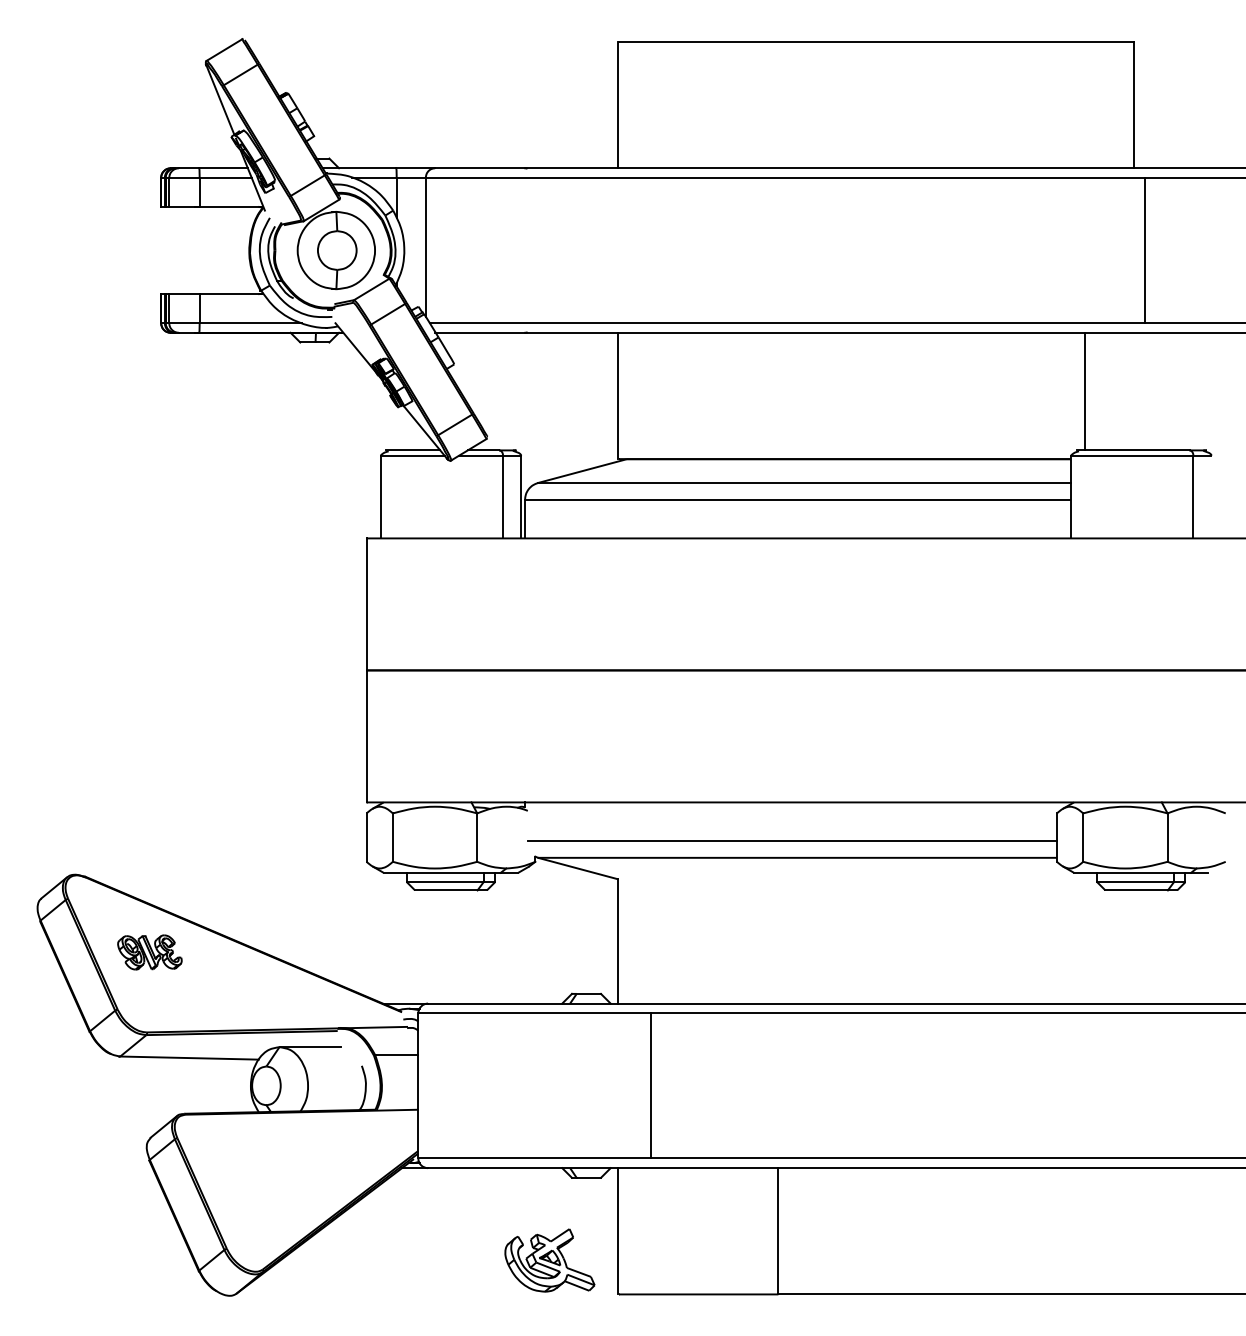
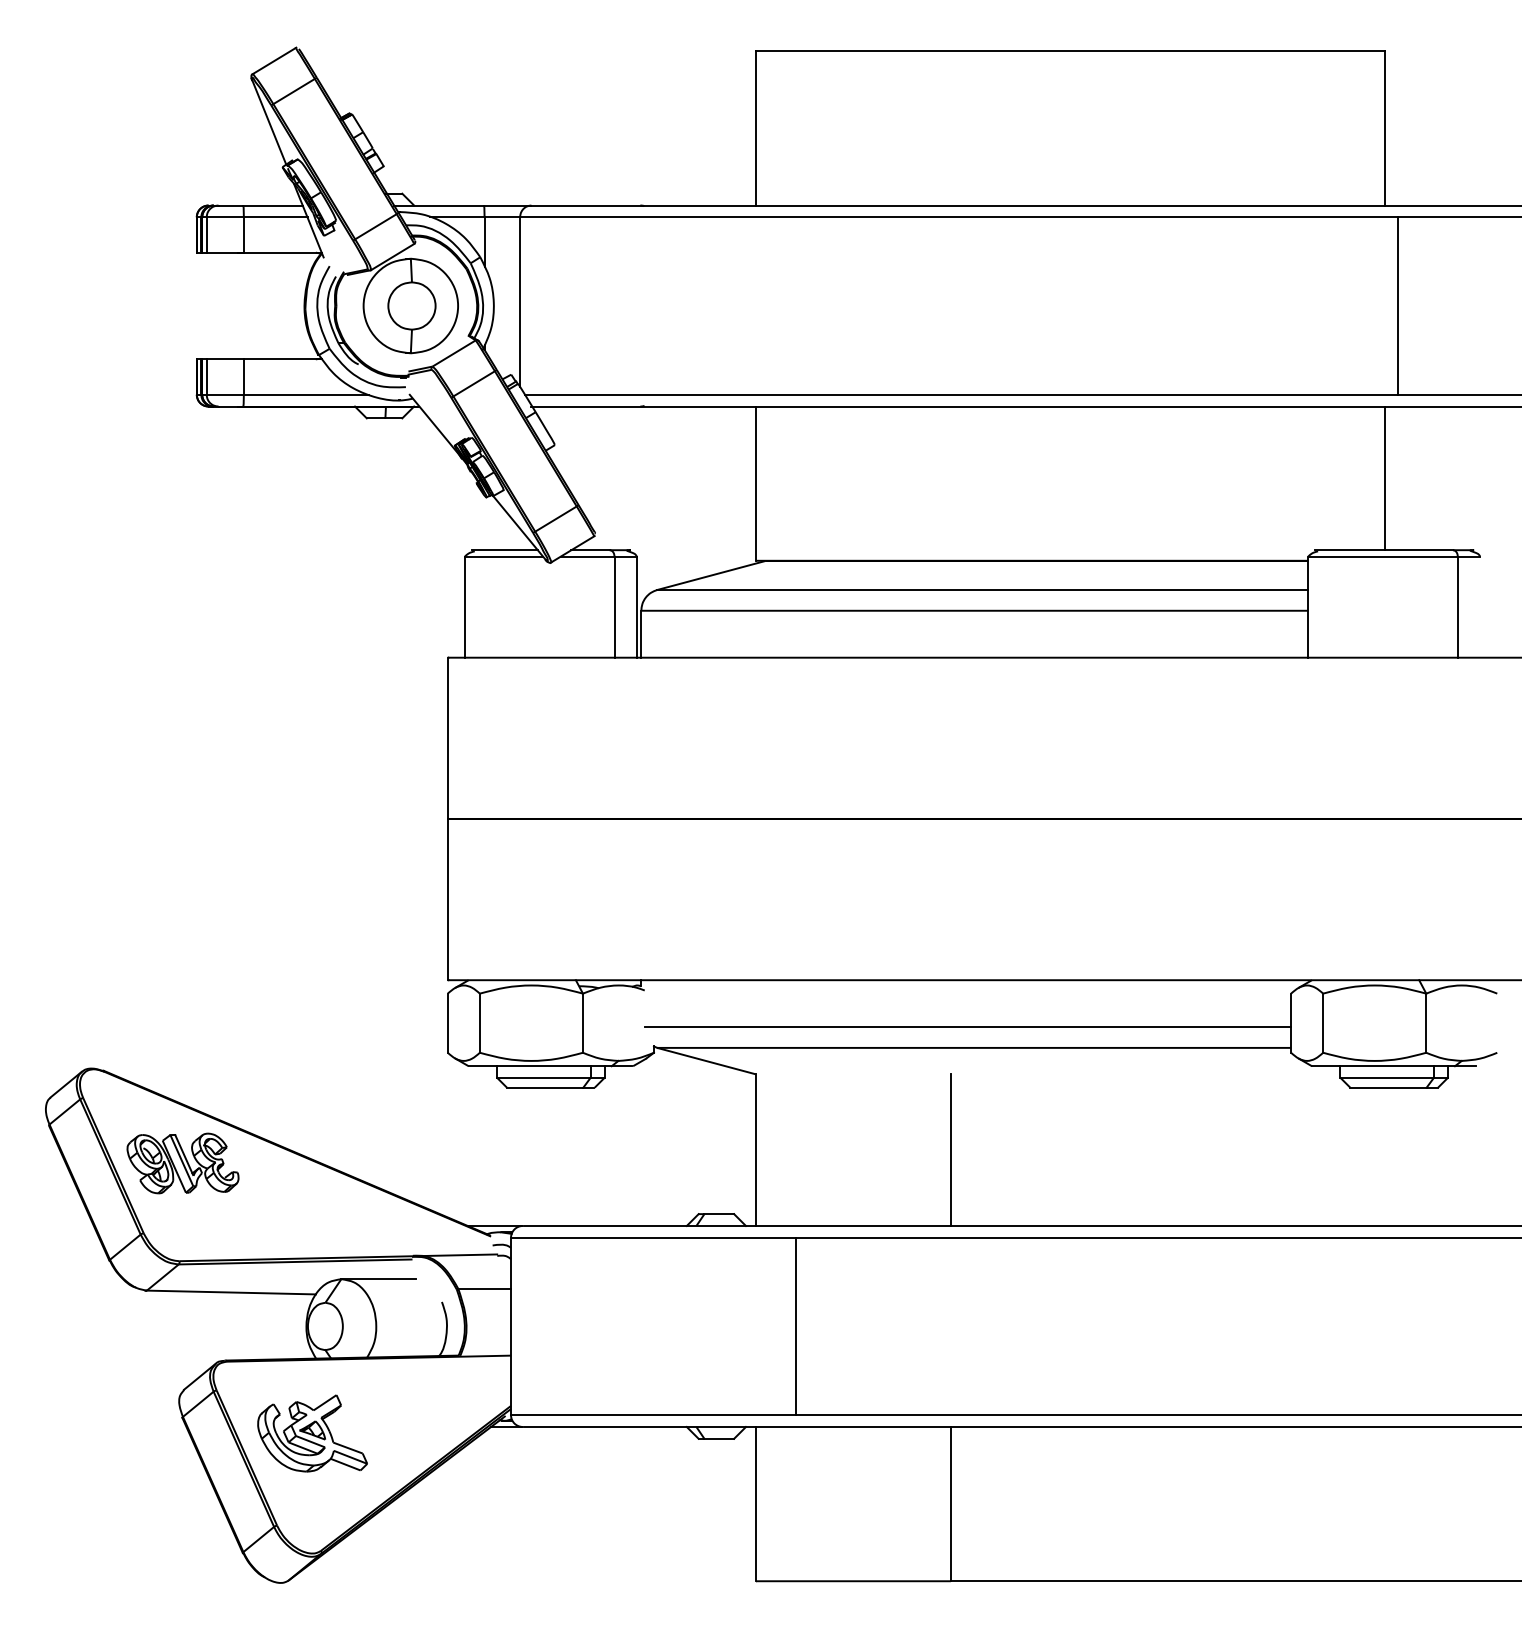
line: (1084, 391) -> (1384, 478), moved
line: (778, 941) -> (950, 1150), added
part: (149, 952) -> (182, 1163), size x1.43
part: (549, 1260) -> (312, 1433), moved

